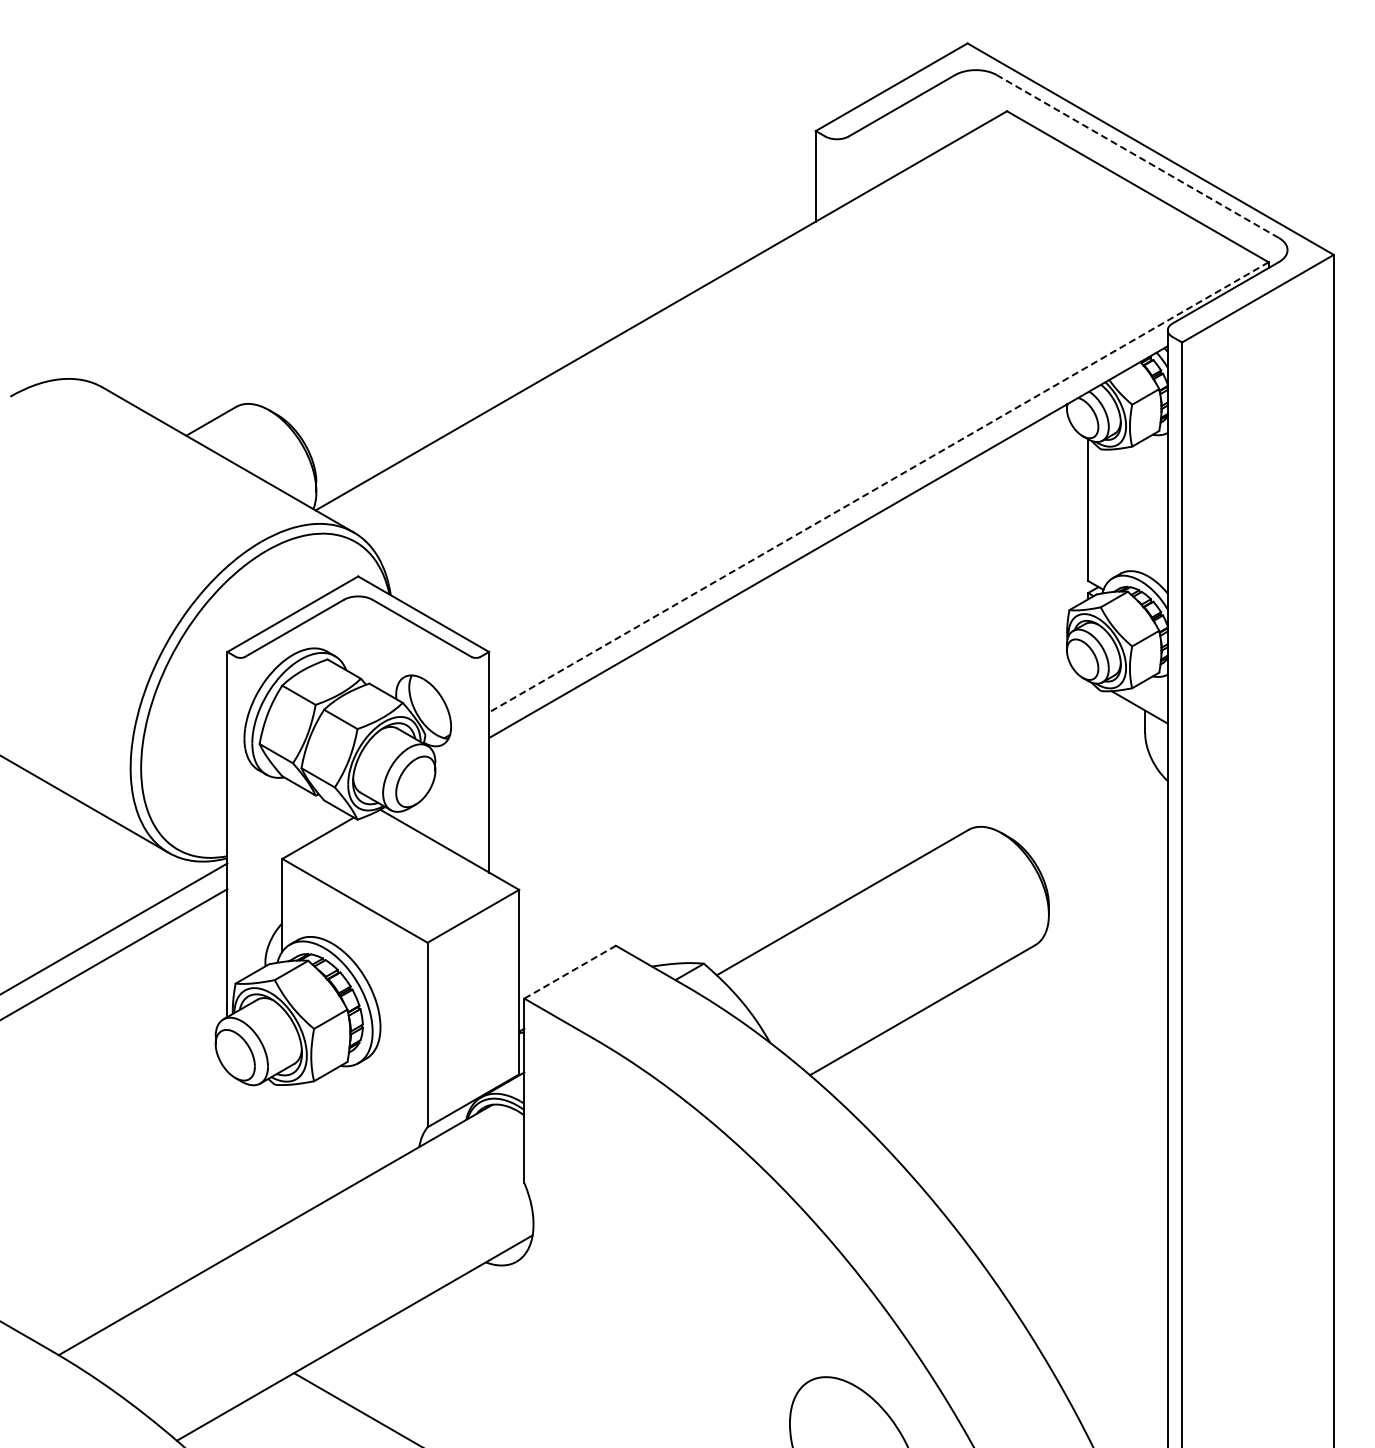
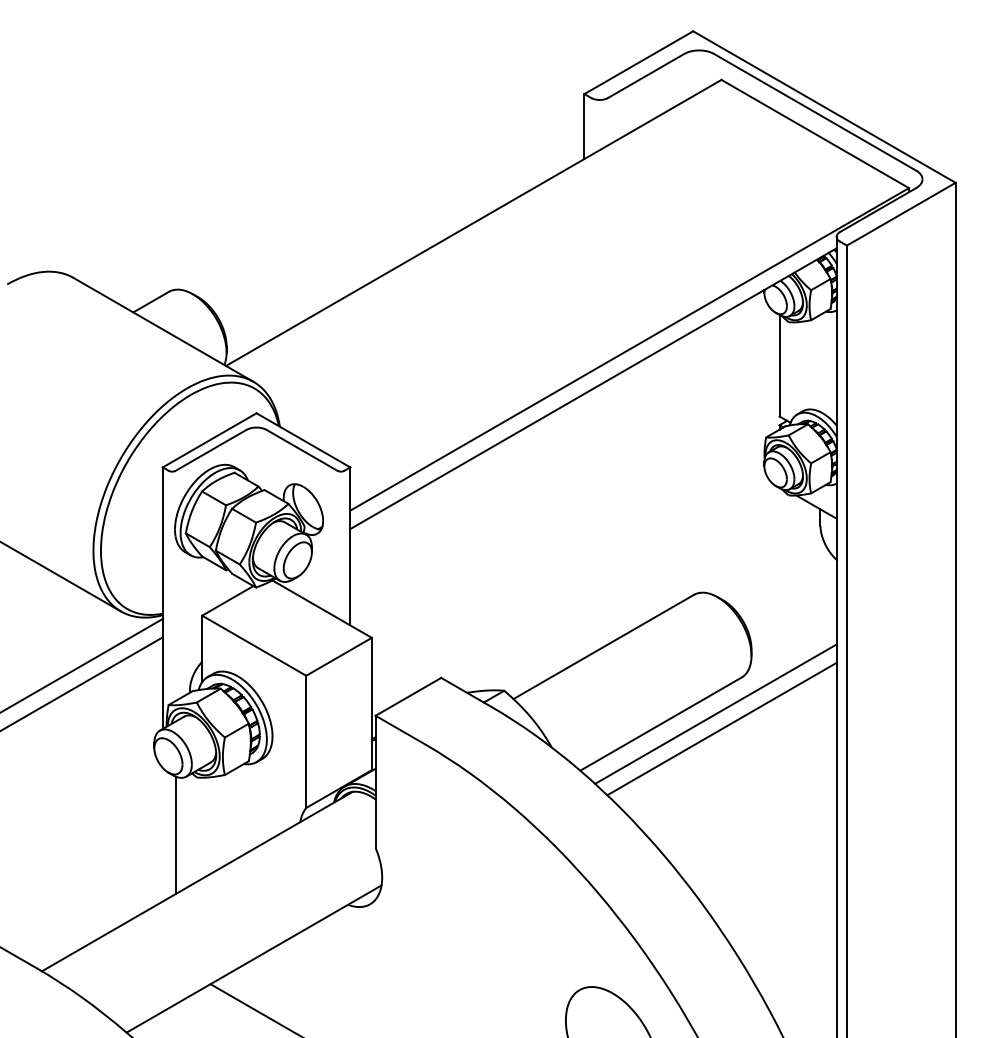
line: (1137, 156) -> (814, 112), dashed -> solid
line: (878, 487) -> (629, 349), dashed -> solid
line: (570, 972) -> (408, 697), dashed -> solid
line: (998, 996) -> (715, 714), added
line: (1007, 1016) -> (721, 728), added
line: (245, 1165) -> (175, 835), added

